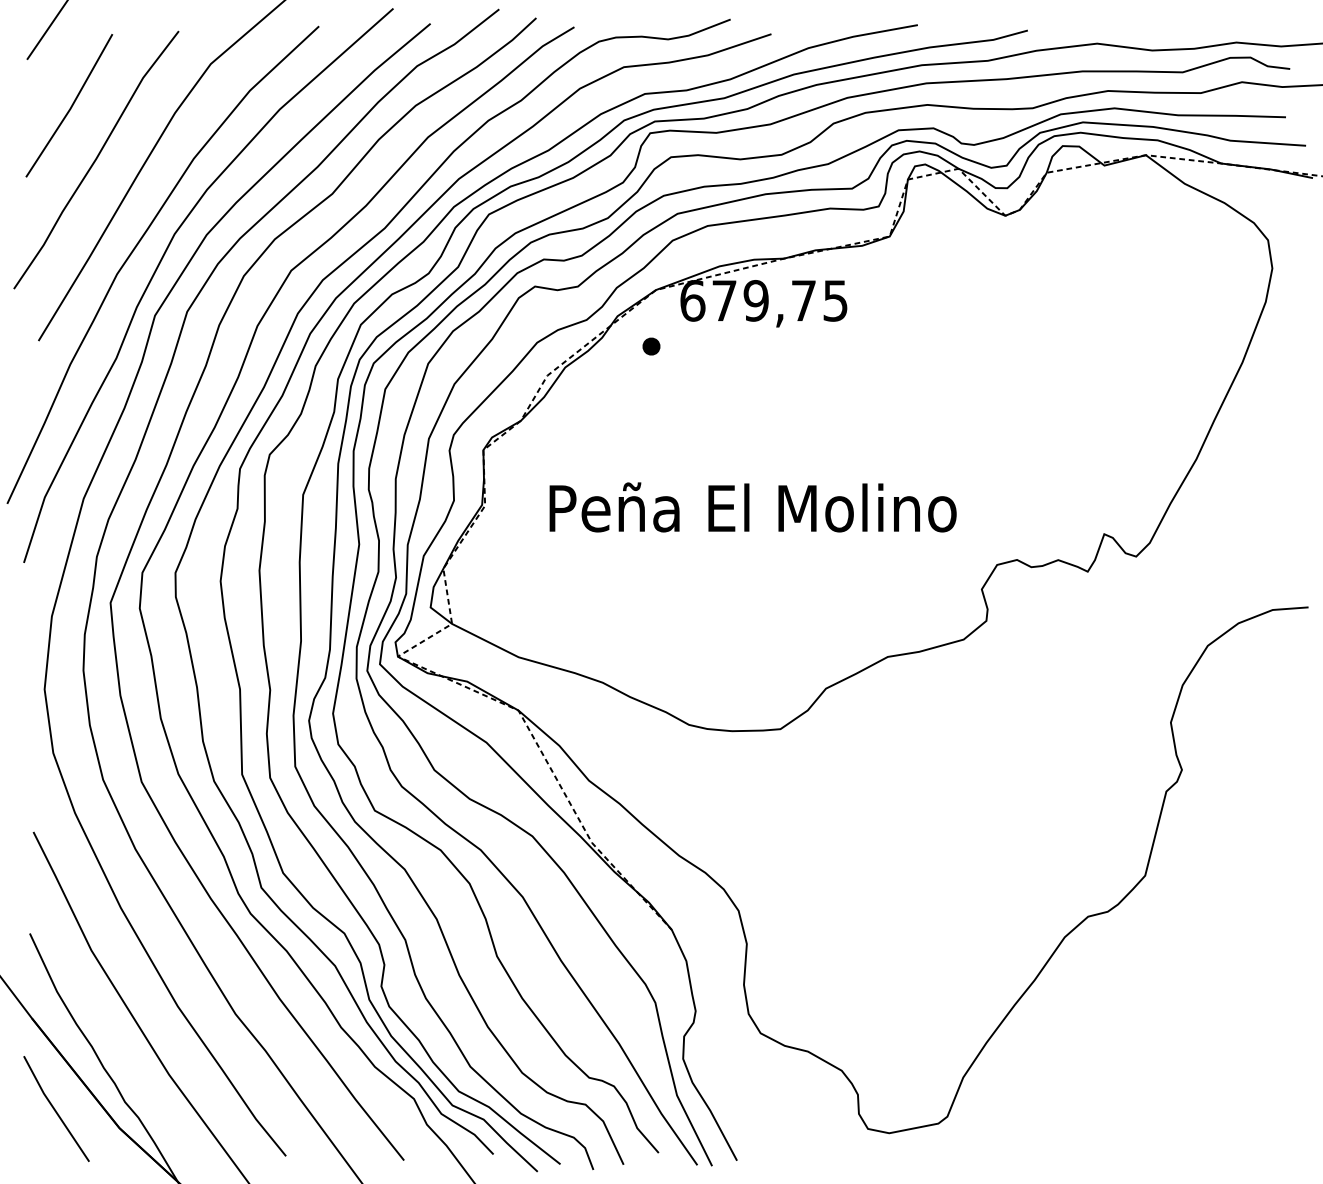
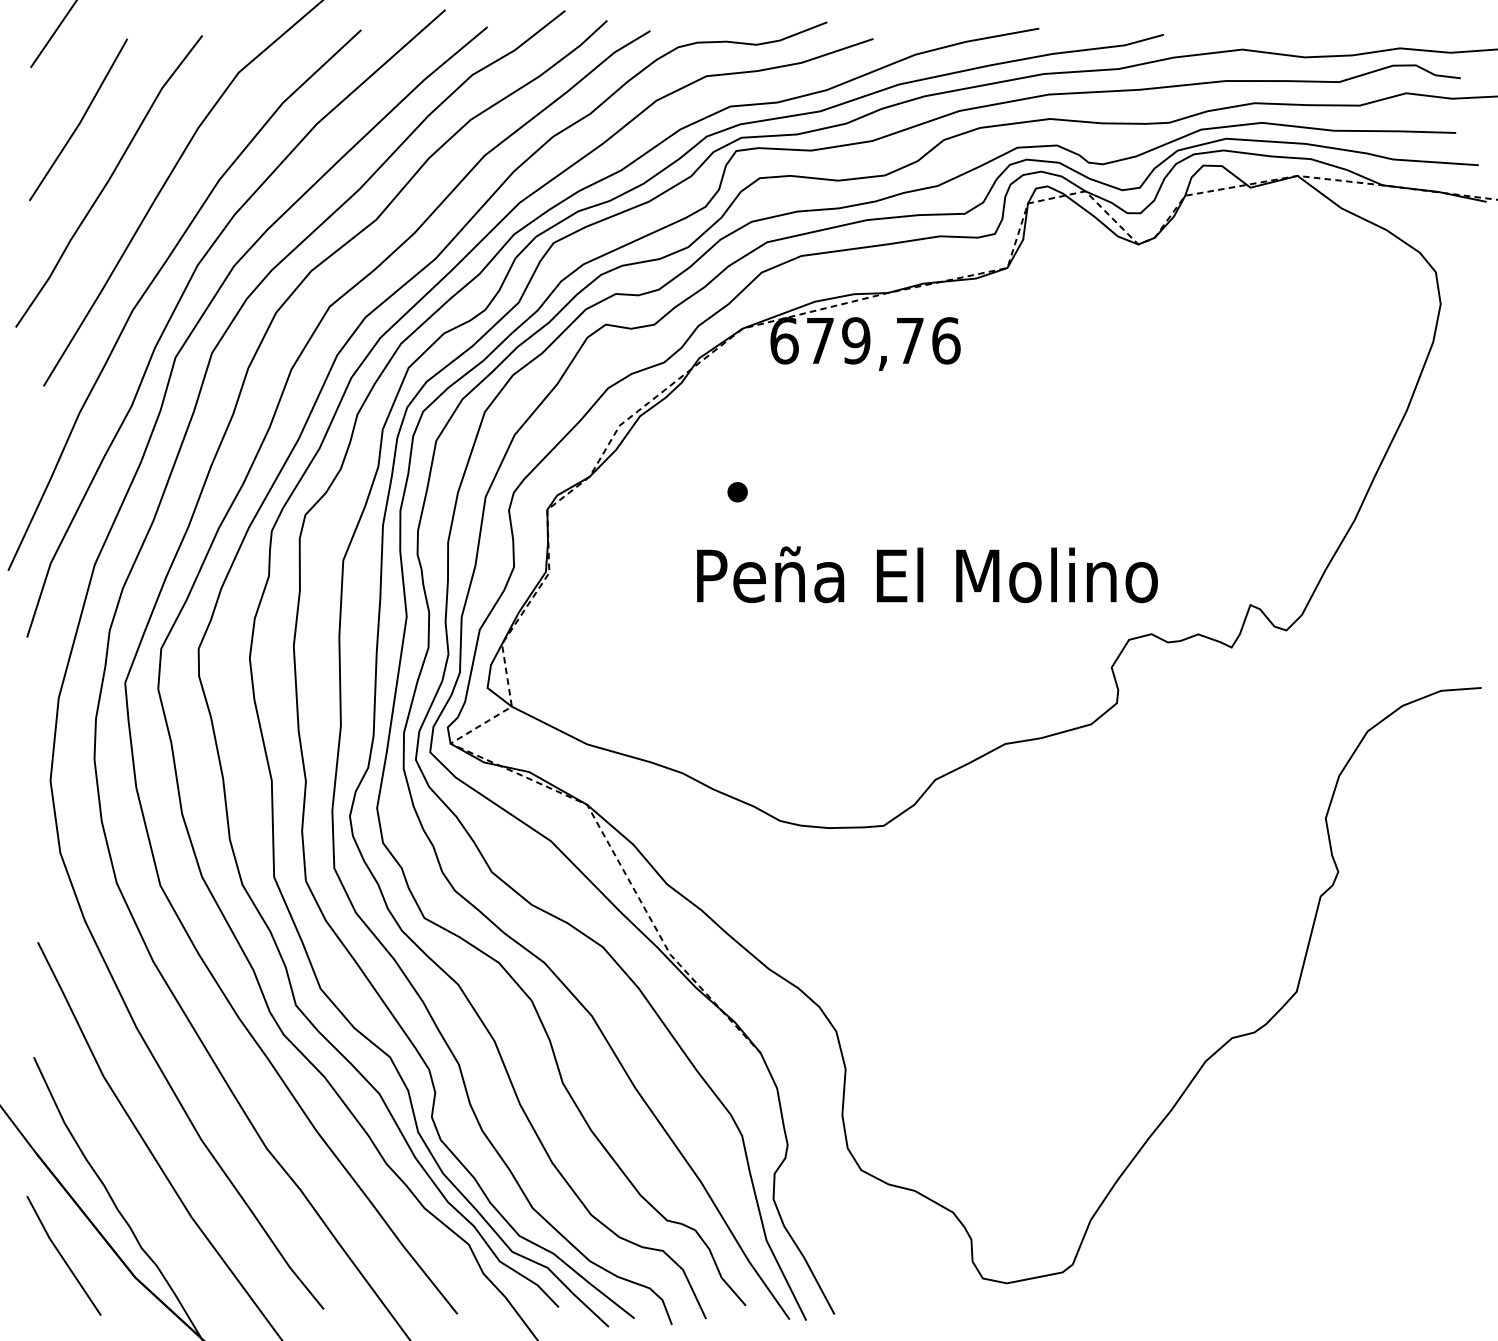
text: (835, 300) -> (946, 340), 679,75 -> 679,76
part: (651, 346) -> (737, 492), moved
text: (752, 507) -> (926, 574), moved

